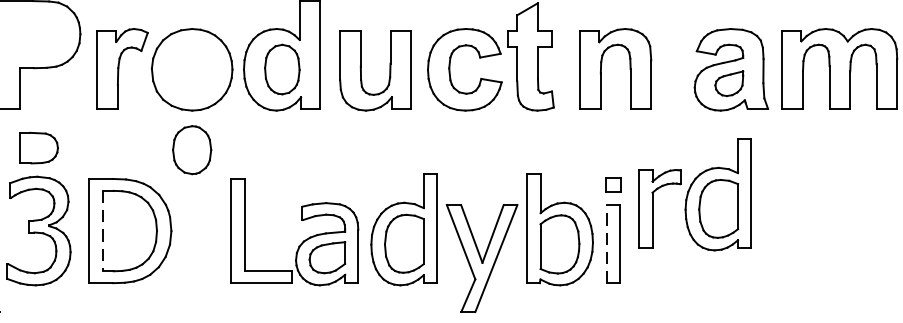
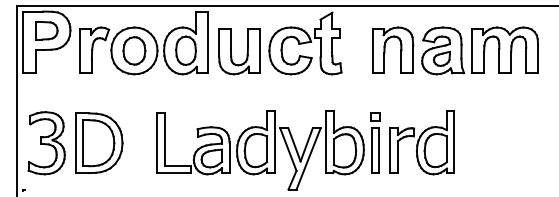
part: (628, 67) -> (400, 49), moved
part: (38, 147) -> (46, 30), moved
part: (192, 149) -> (134, 50), moved
part: (693, 194) -> (421, 142), moved
line: (103, 231) -> (83, 143), dashed -> solid
line: (606, 243) -> (371, 150), dashed -> solid

